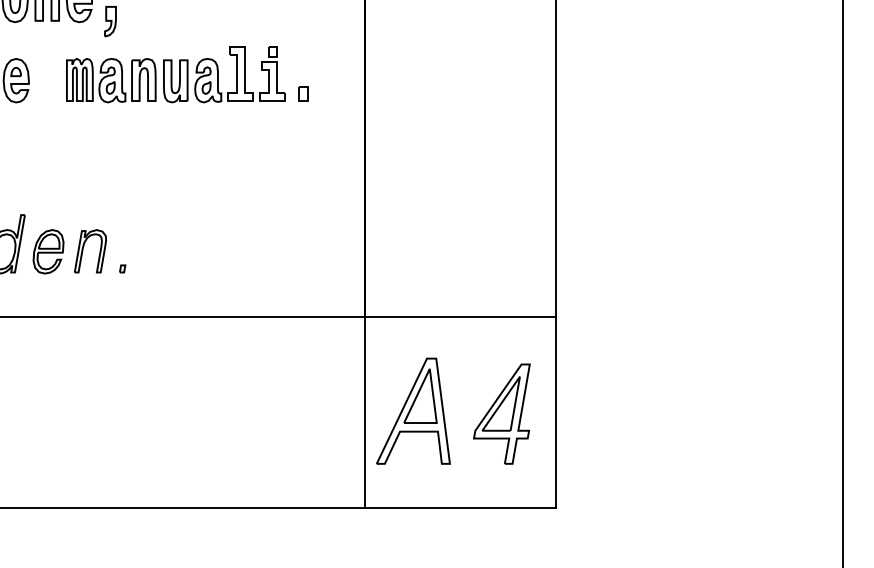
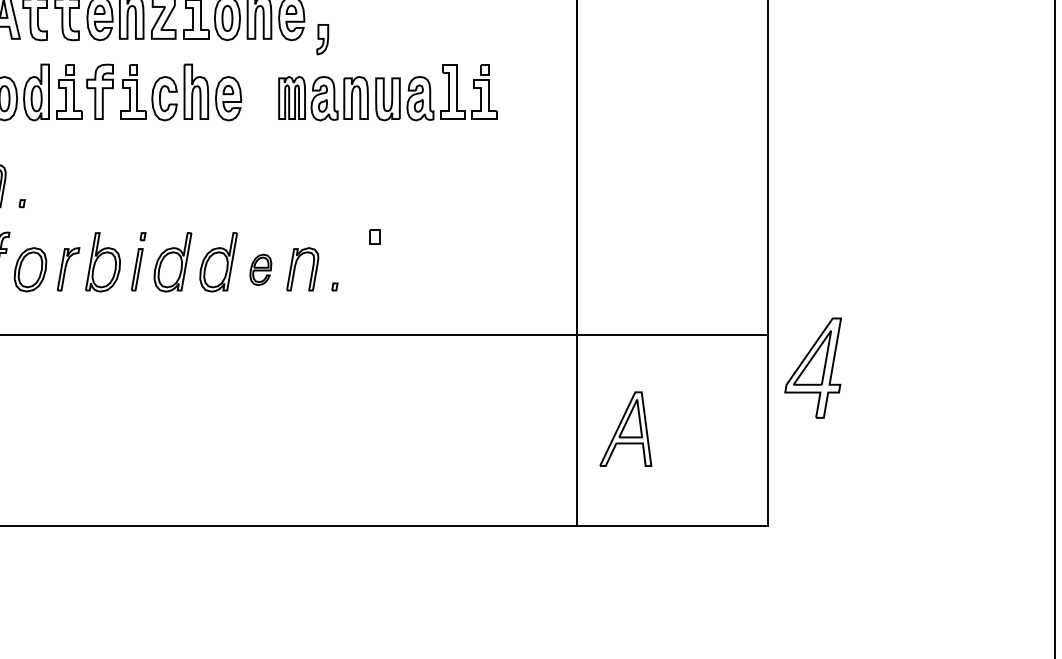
part: (303, 93) -> (374, 236), moved
part: (48, 251) -> (260, 269), size x0.7
part: (413, 410) -> (625, 428), size x0.7
part: (501, 413) -> (812, 367), moved

